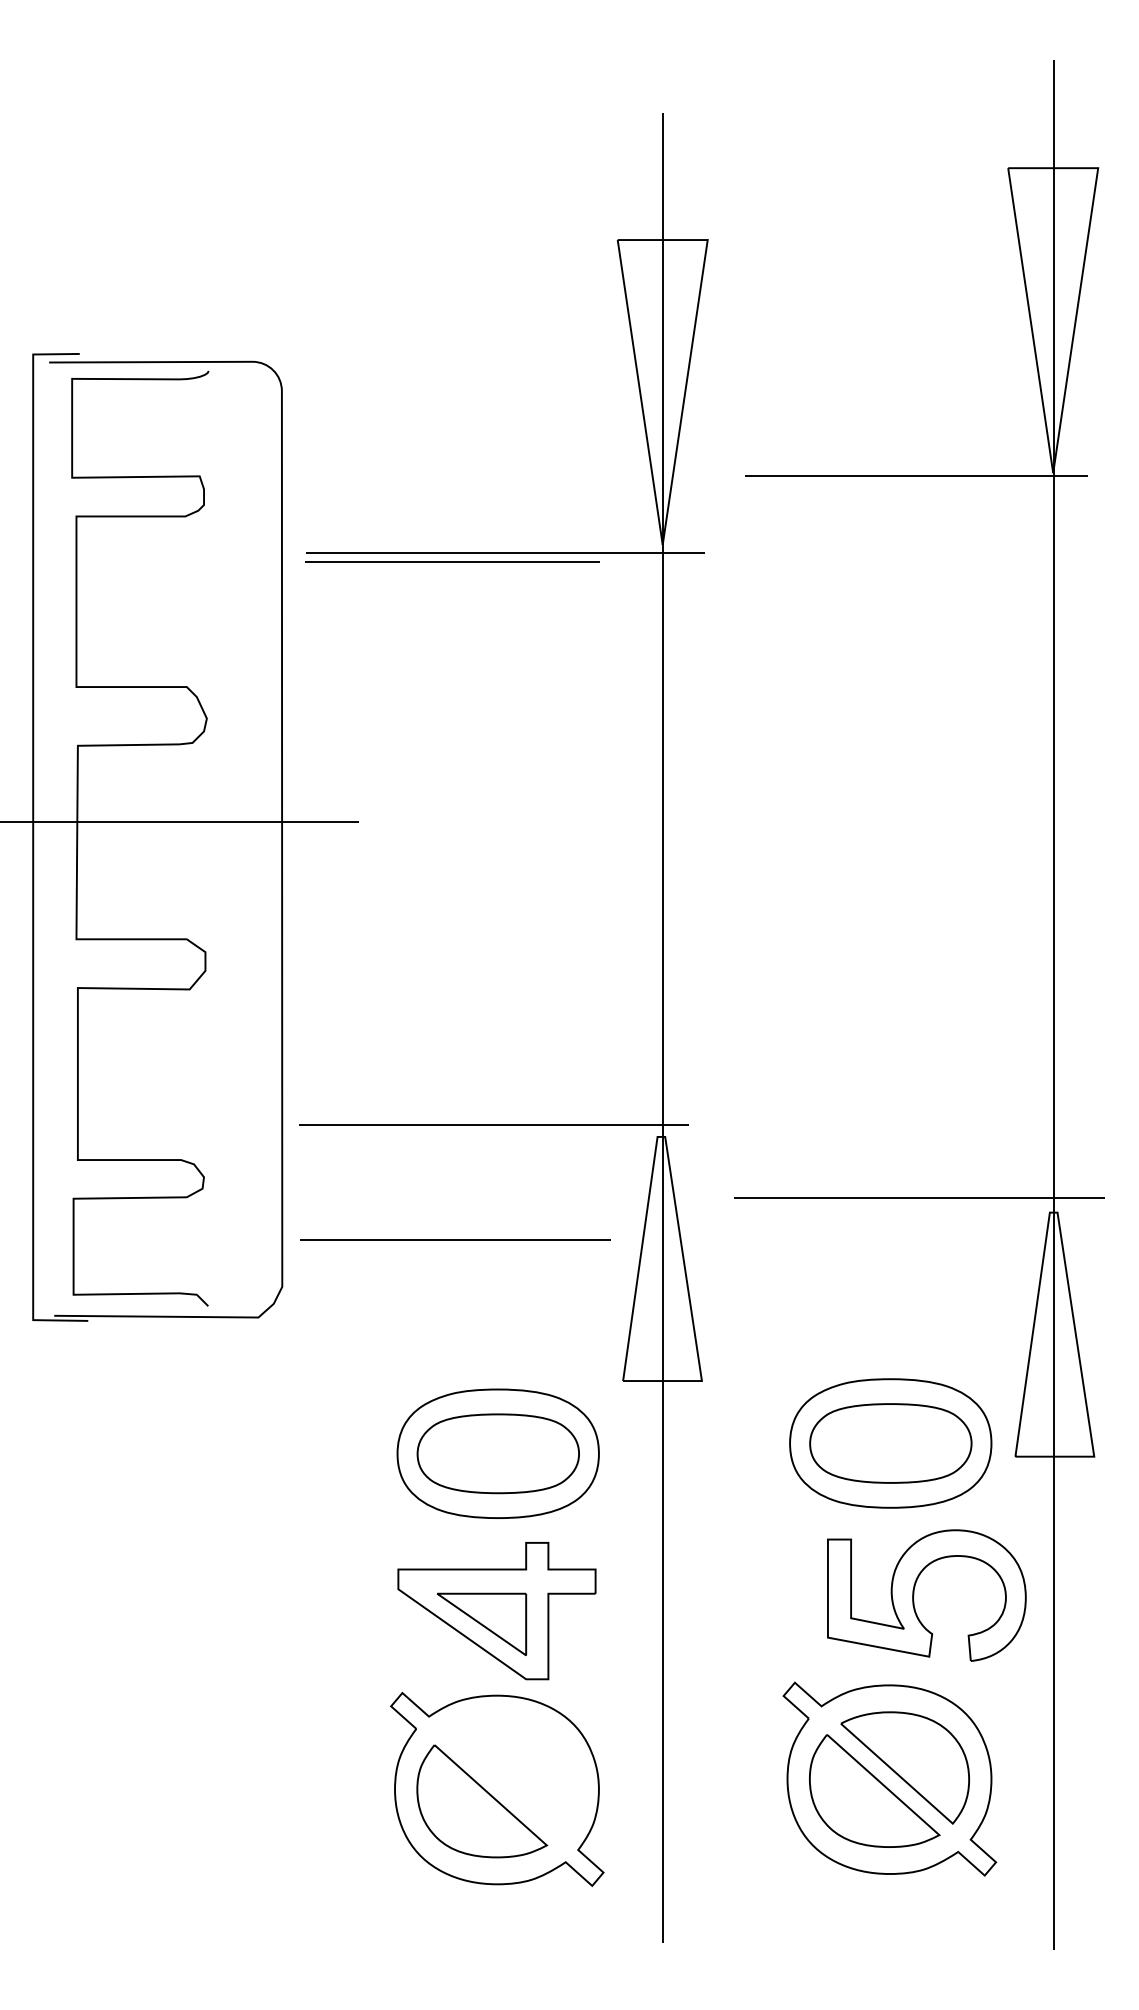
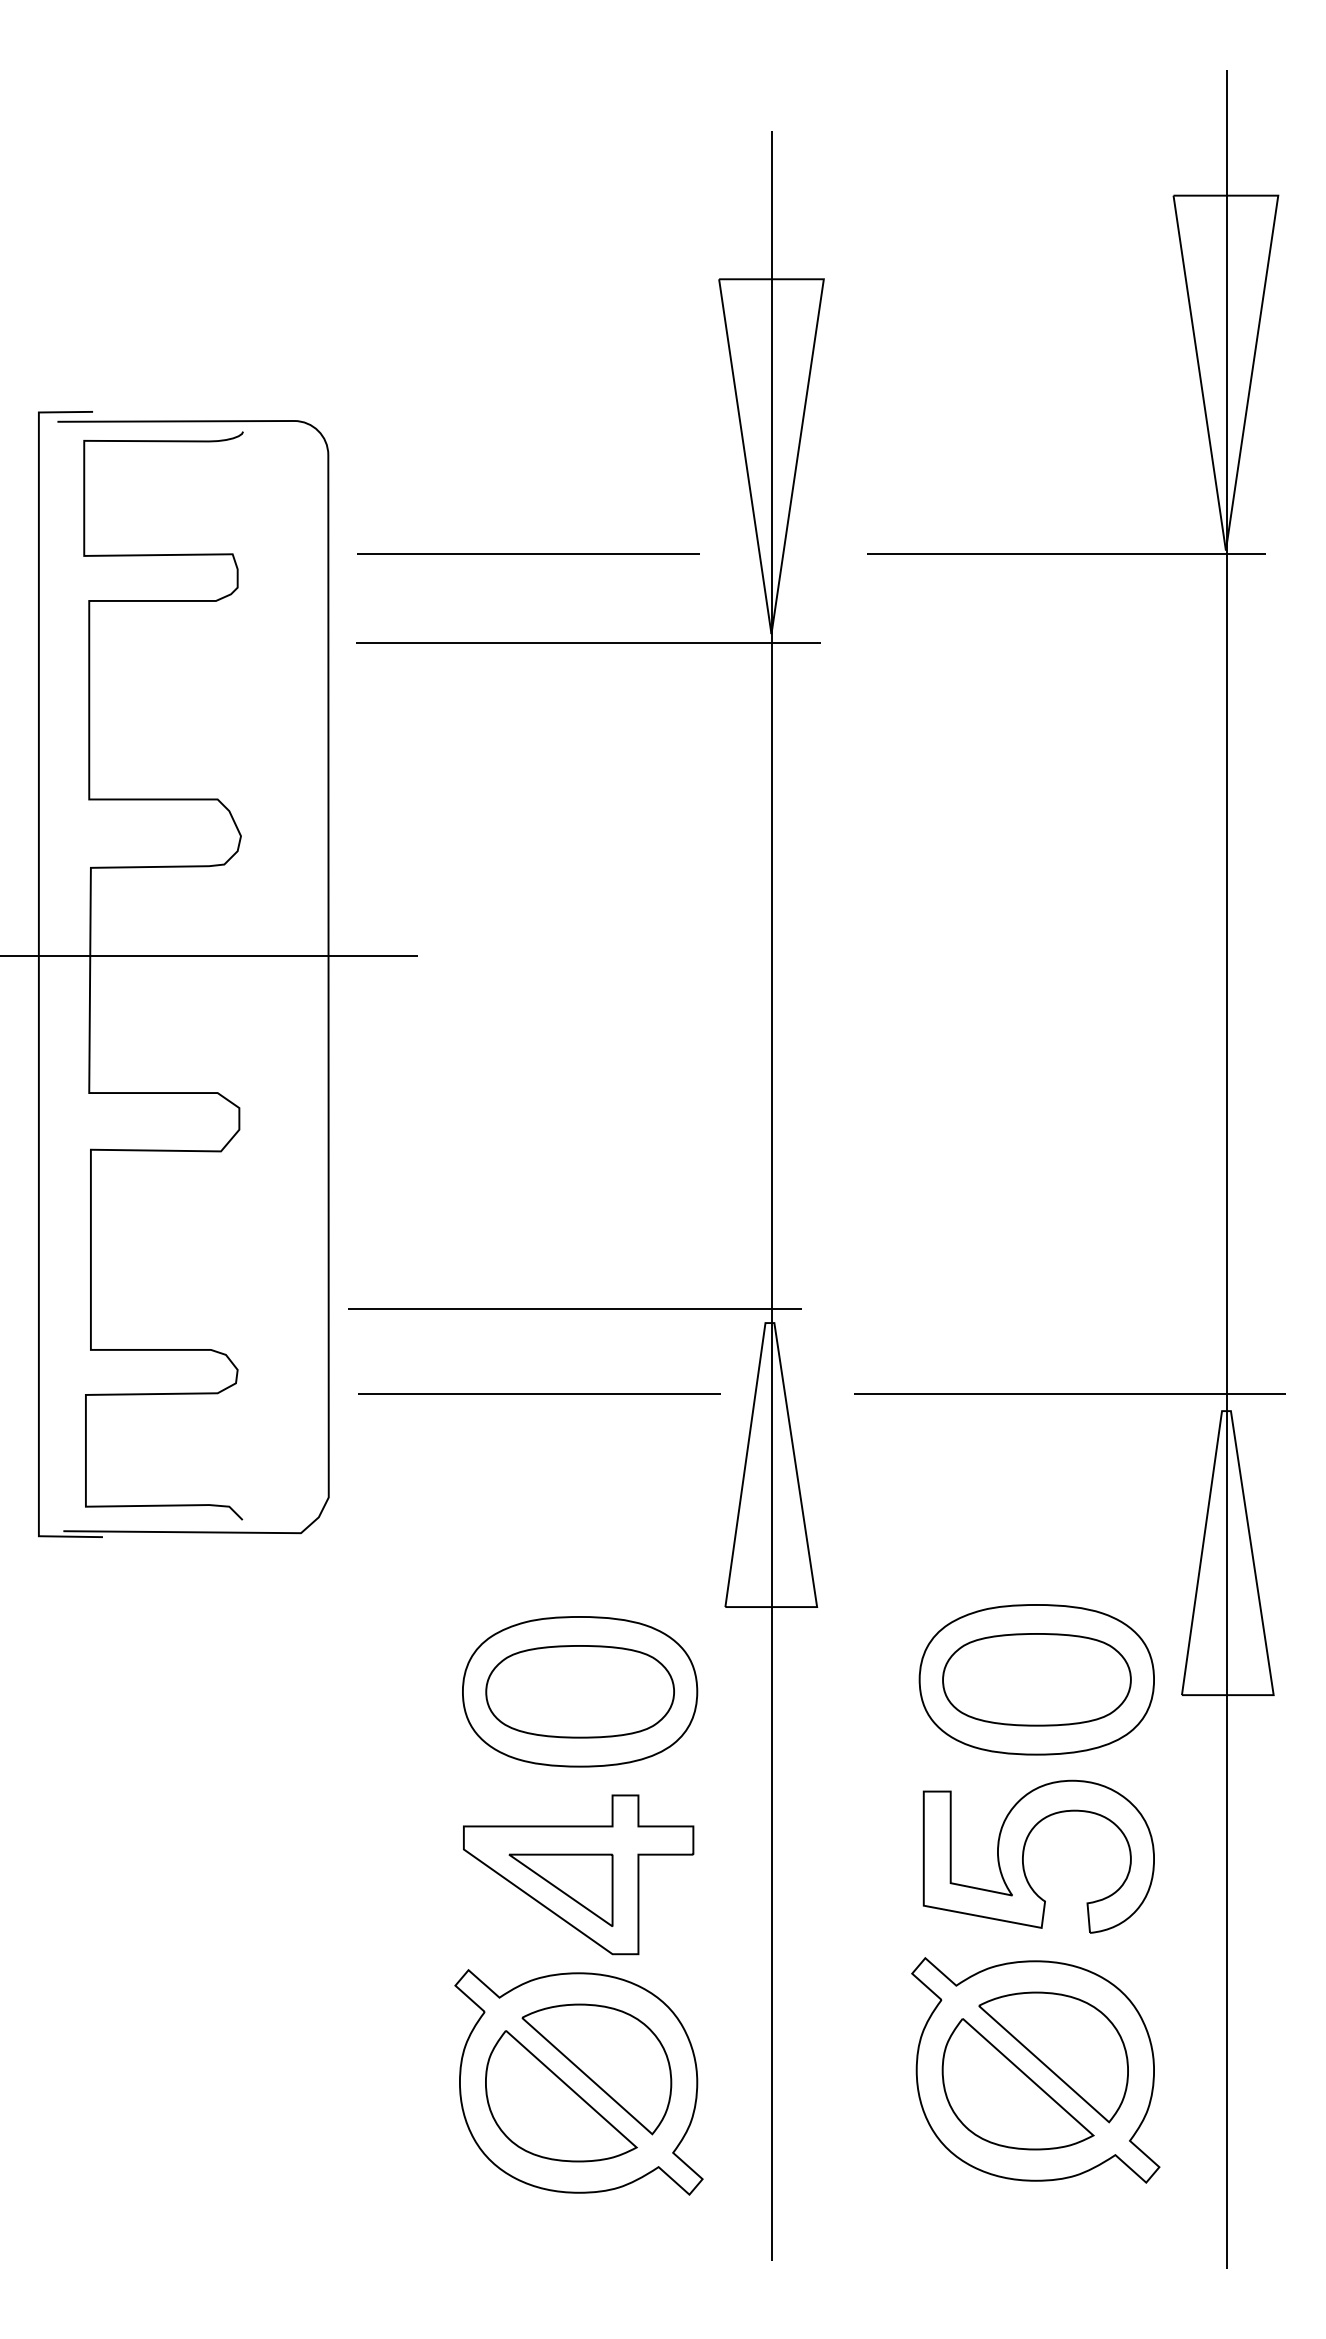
line: (452, 561) -> (528, 553), moved
line: (455, 1238) -> (539, 1393), moved
part: (914, 1592) -> (1024, 1853), moved
part: (512, 1778) -> (596, 2069), added

